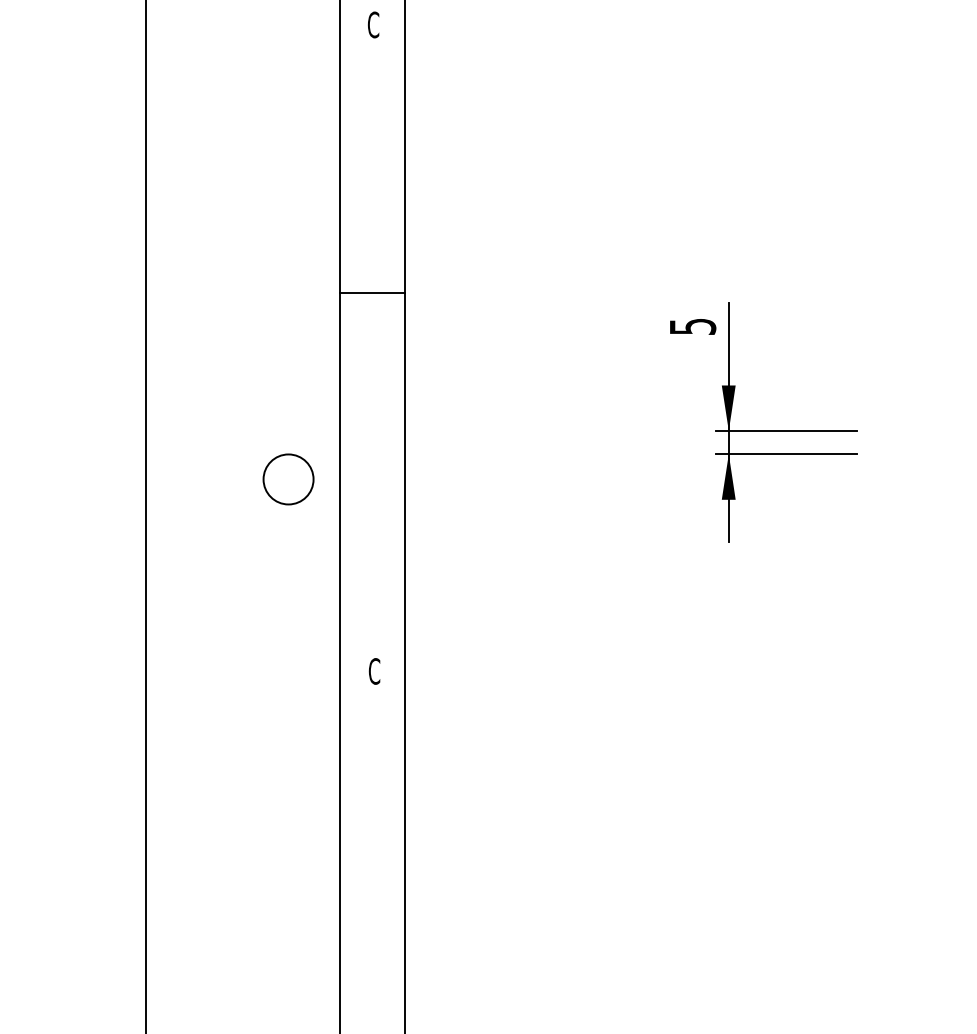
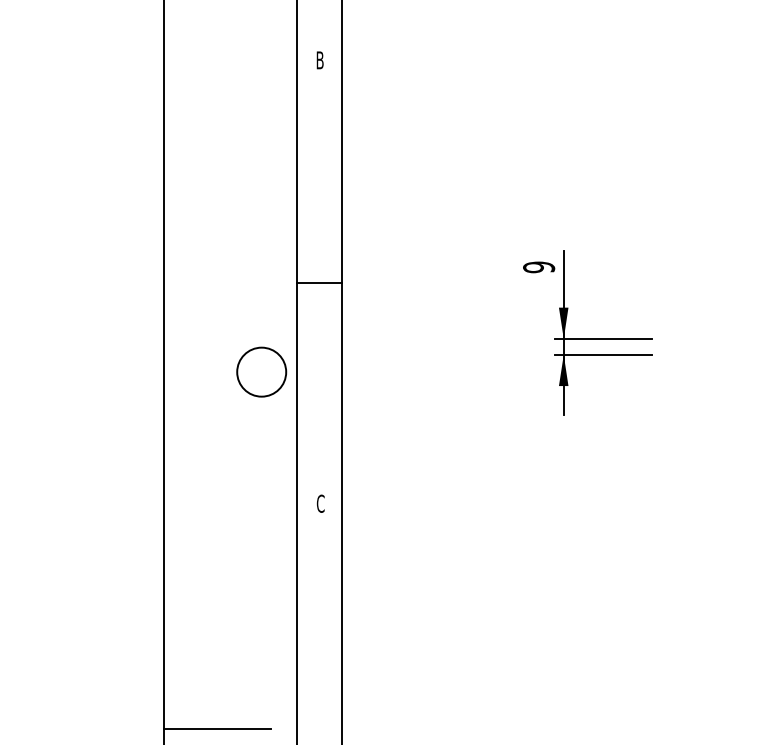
text: (372, 25) -> (319, 60), C -> B
line: (372, 293) -> (319, 283), moved
text: (691, 326) -> (538, 267), 5 -> 9
circle: (288, 478) -> (261, 371), size x1.43
line: (222, 999) -> (216, 728), added

